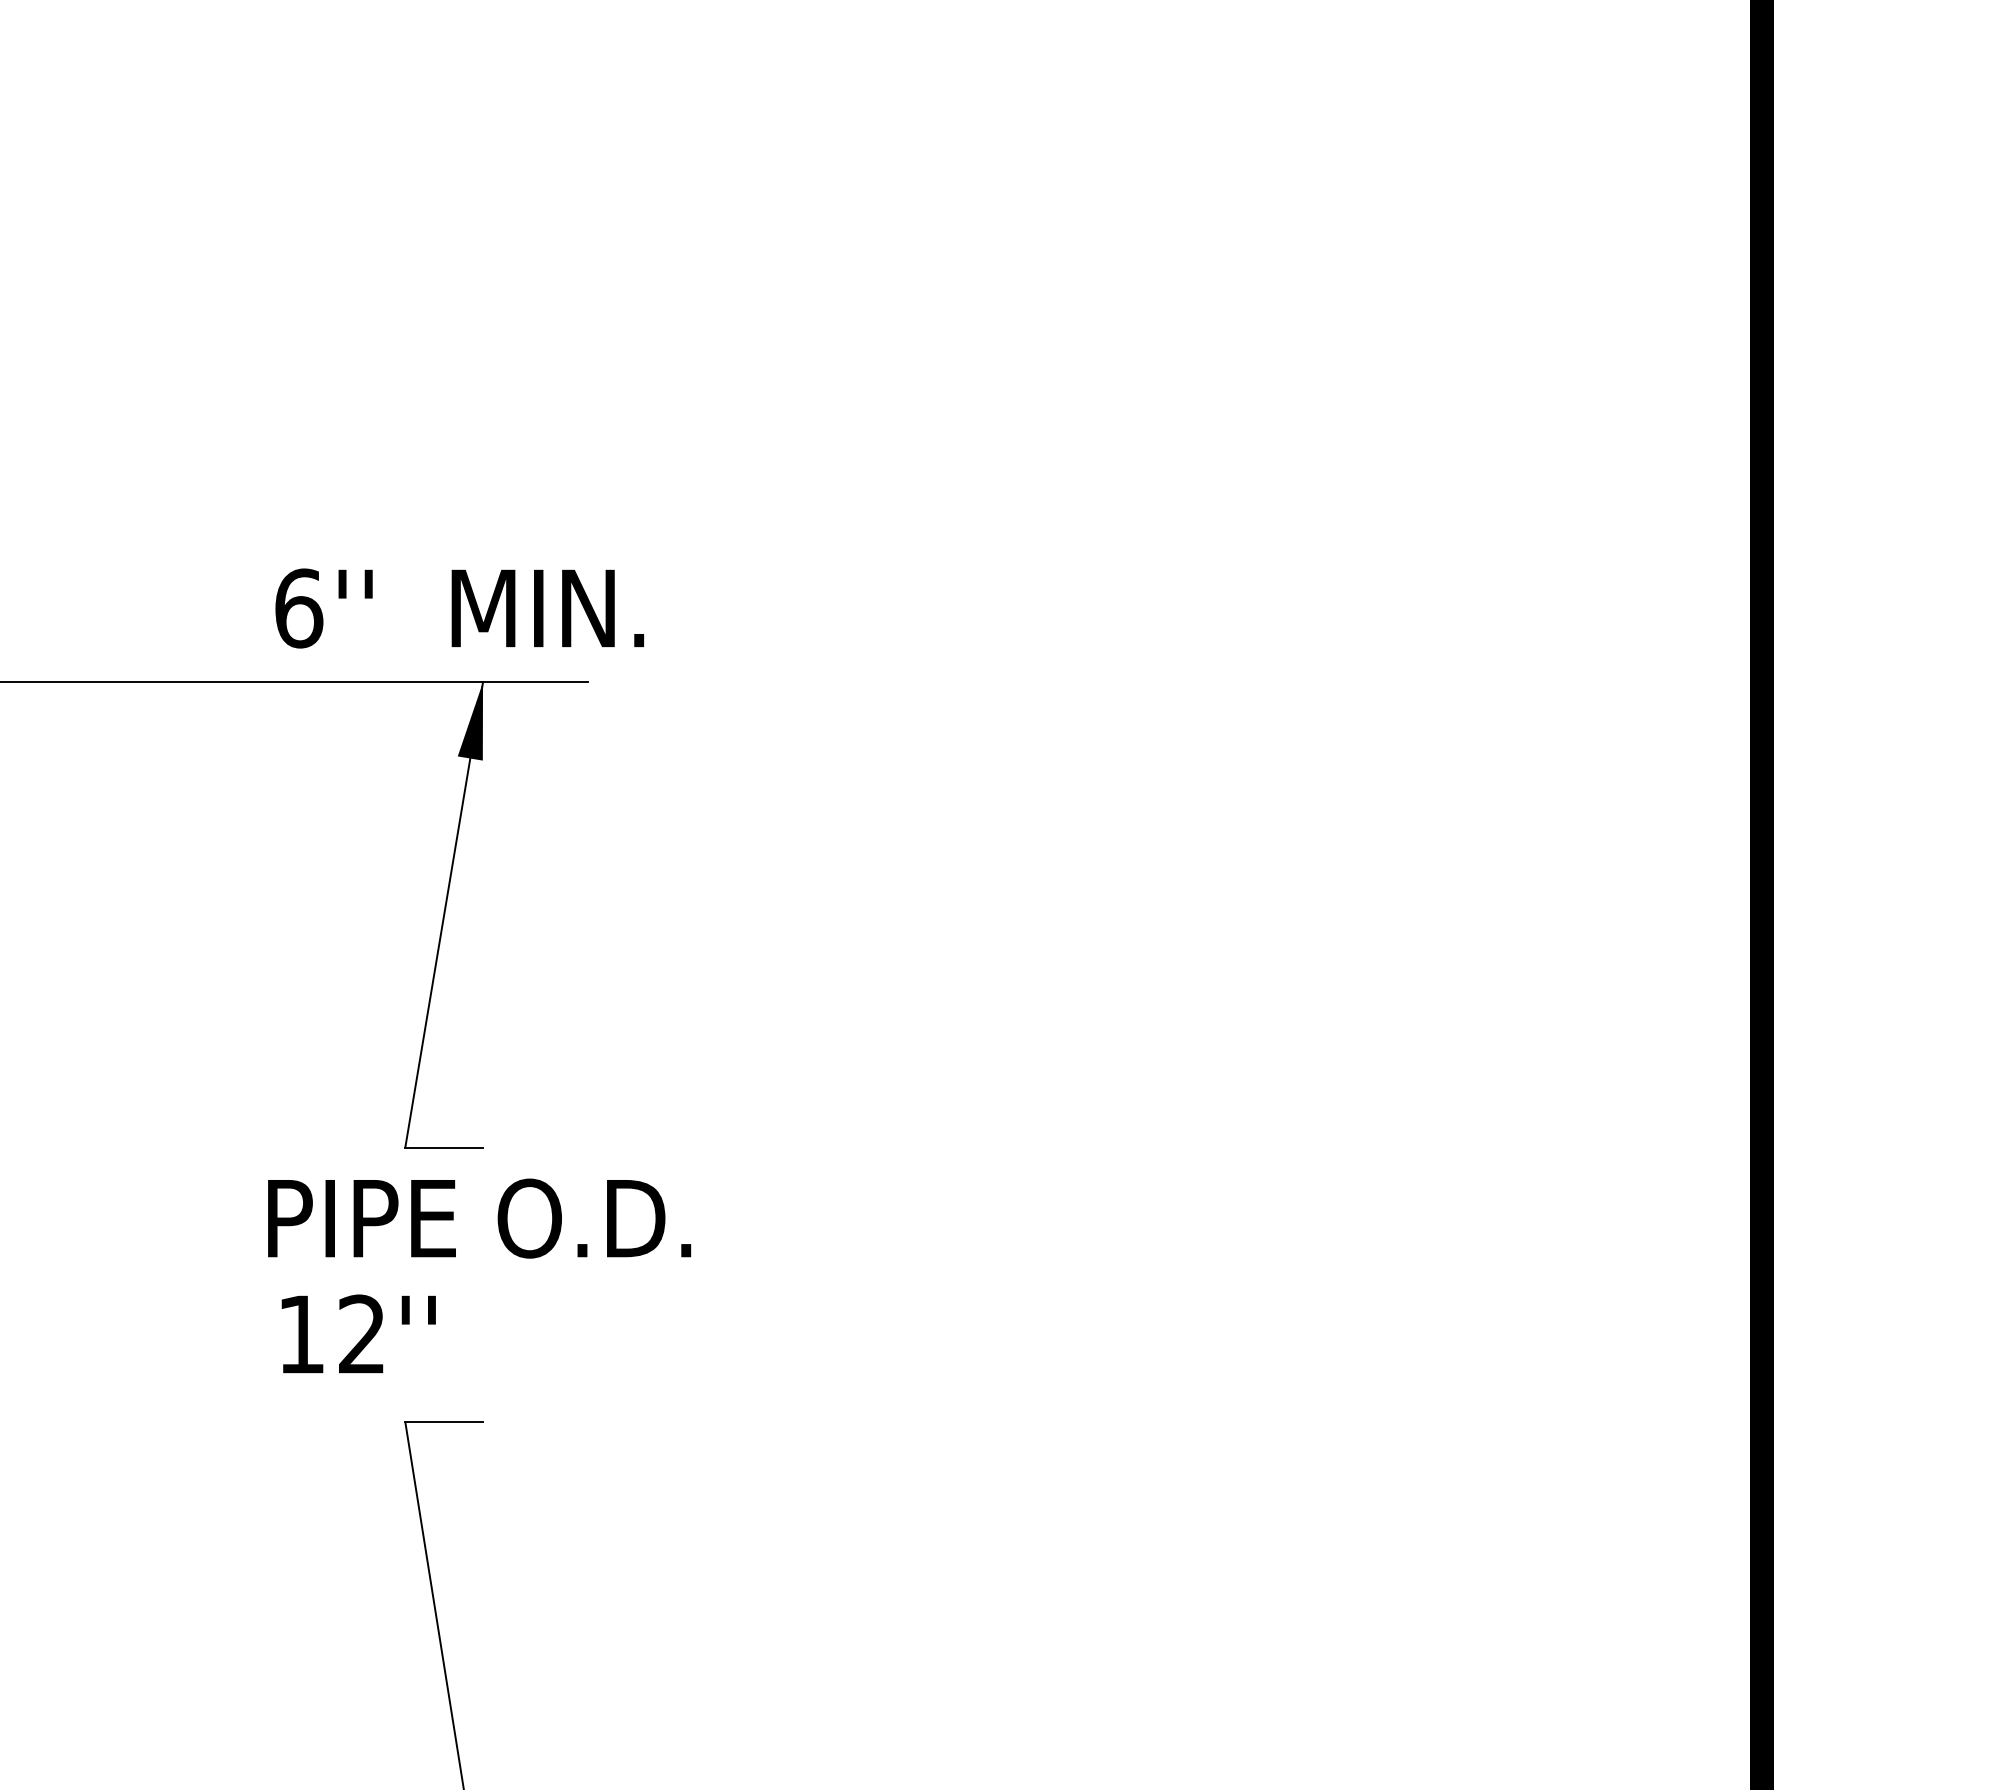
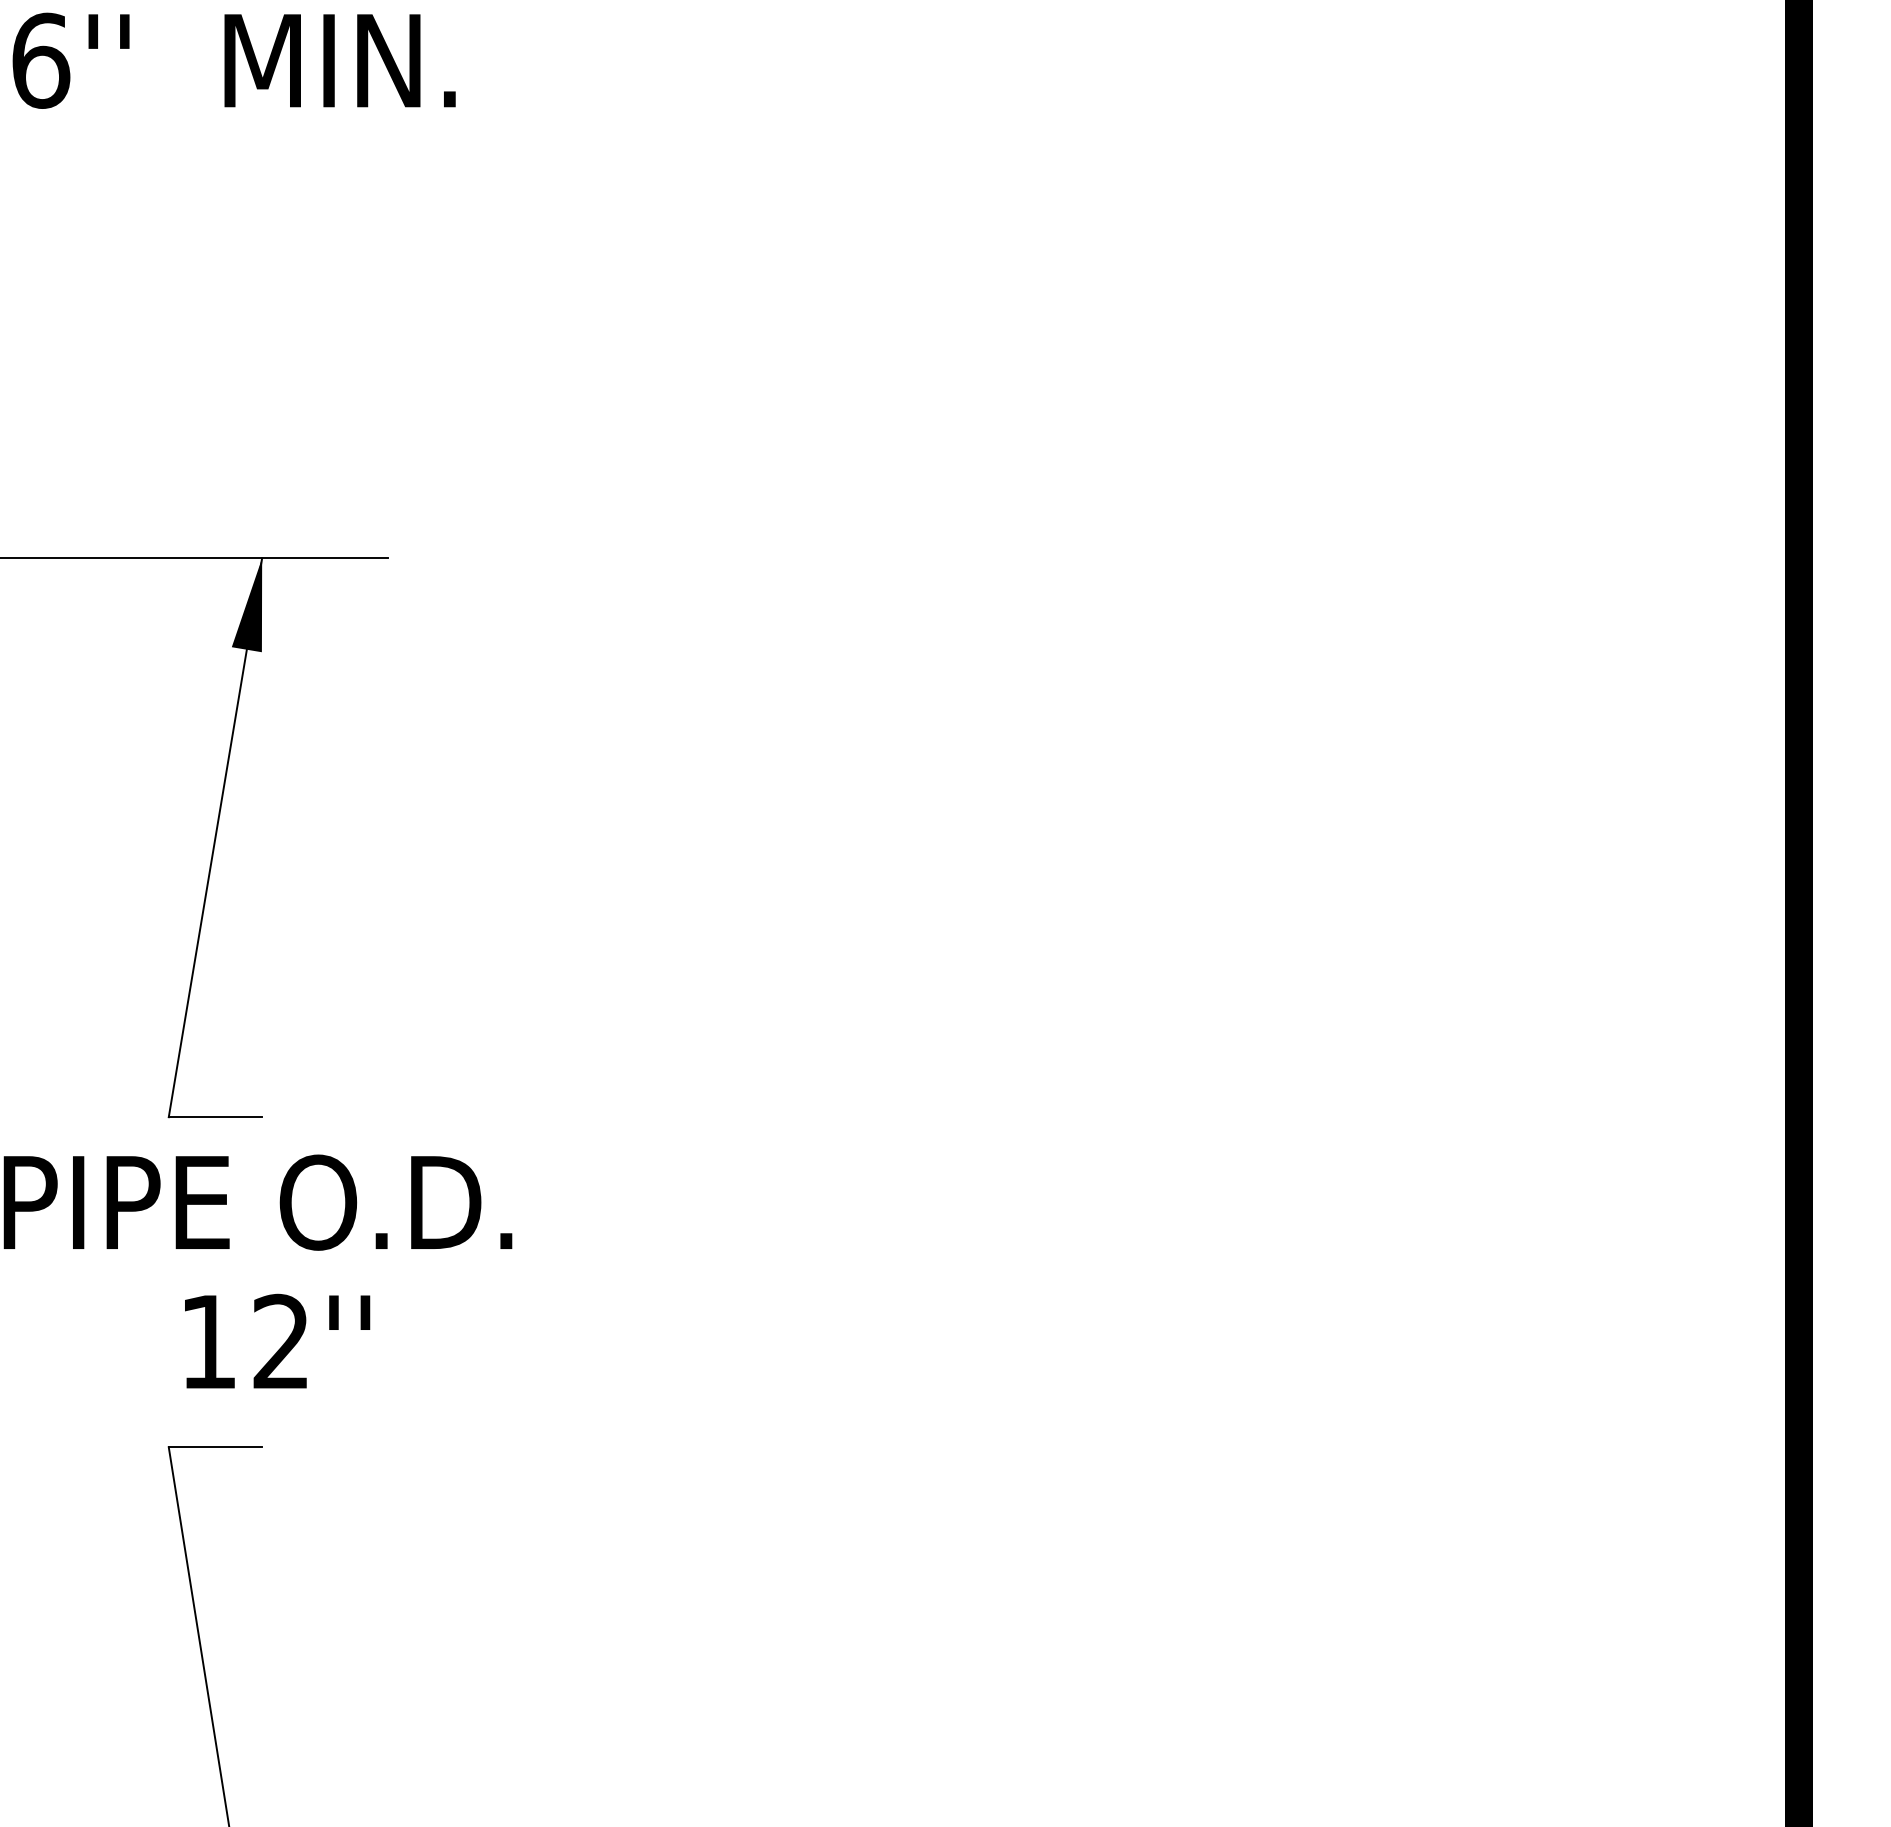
text: (459, 608) -> (233, 60), moved
text: (358, 1333) -> (277, 1340), moved

